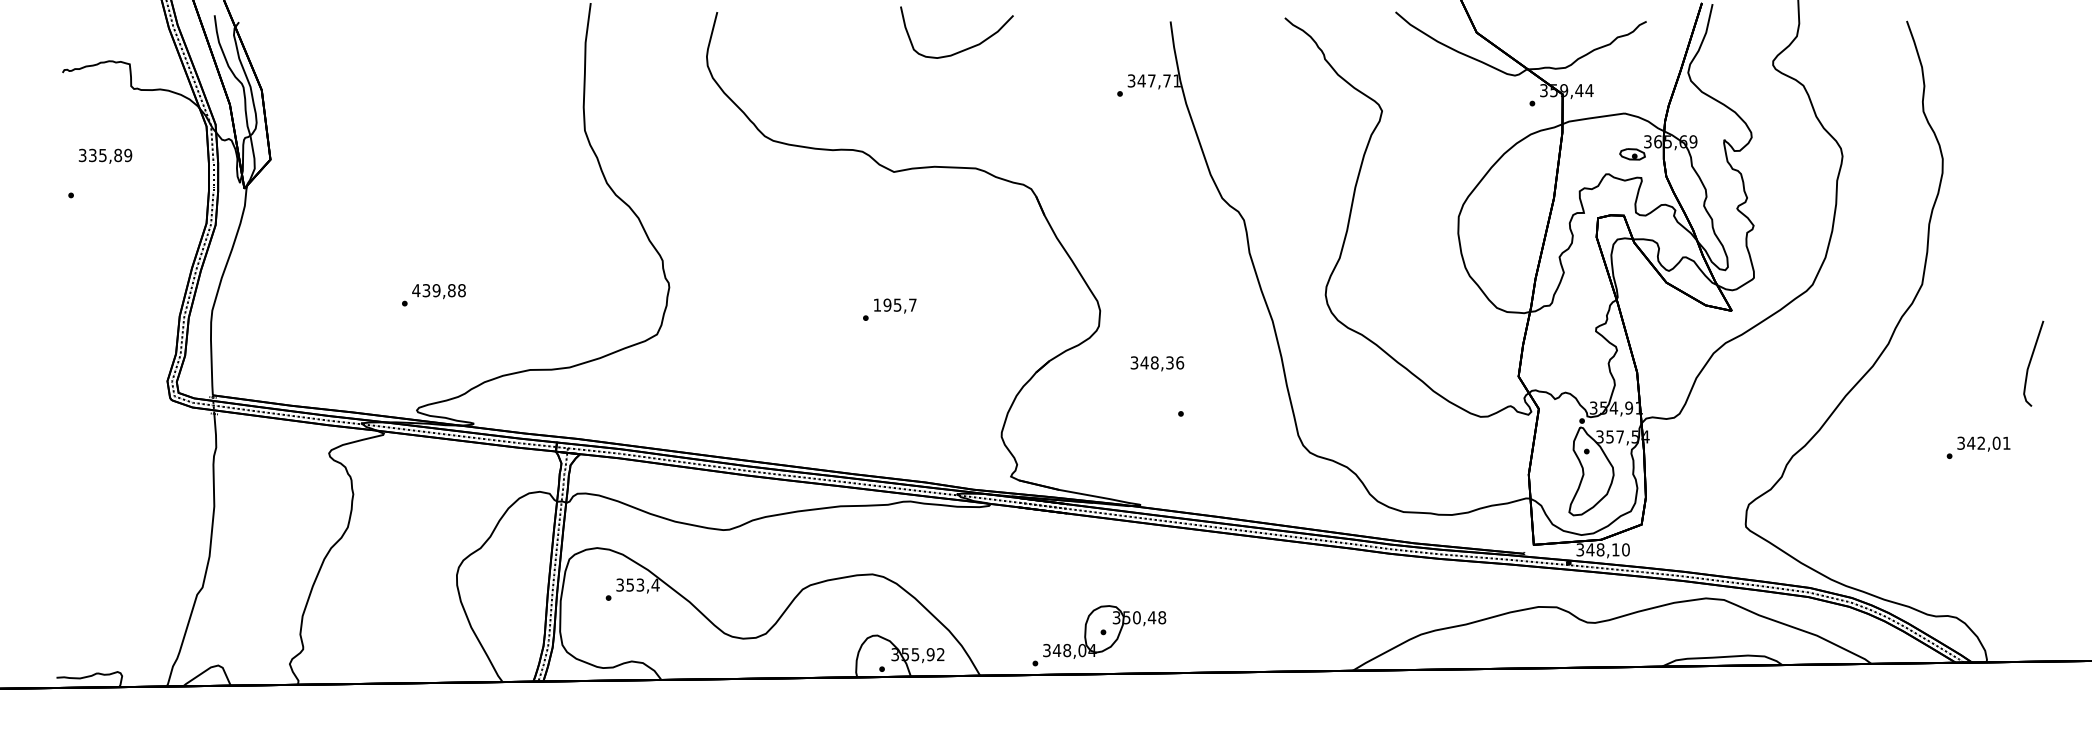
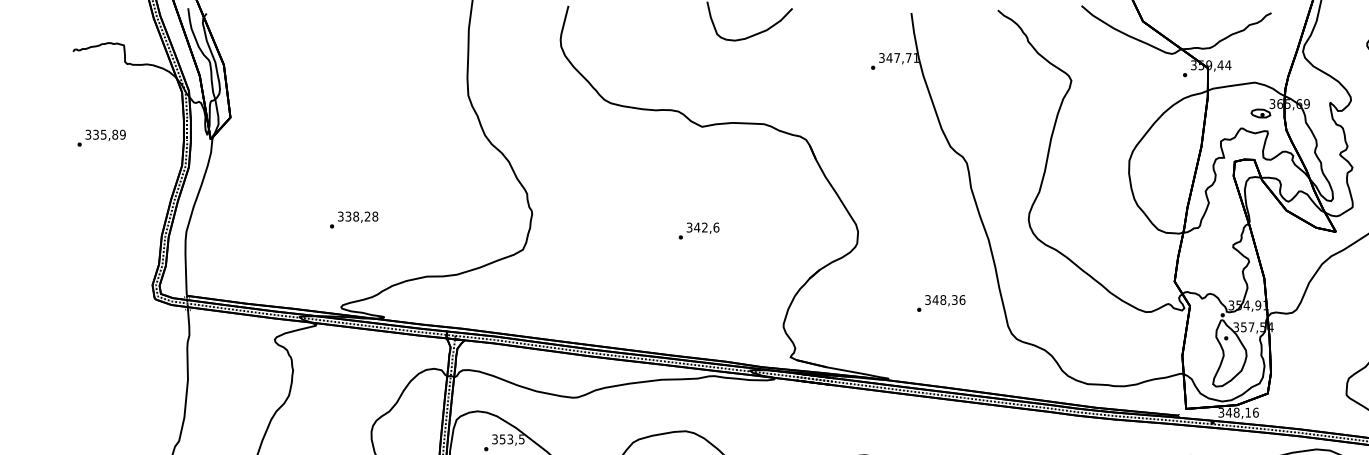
text: (105, 155) -> (105, 134), moved
text: (433, 290) -> (353, 216), 439,88 -> 338,28
text: (894, 304) -> (702, 227), 195,7 -> 342,6
text: (1157, 363) -> (945, 300), moved
text: (1625, 549) -> (1255, 412), 348,10 -> 348,16
text: (655, 584) -> (521, 438), 353,4 -> 353,5

